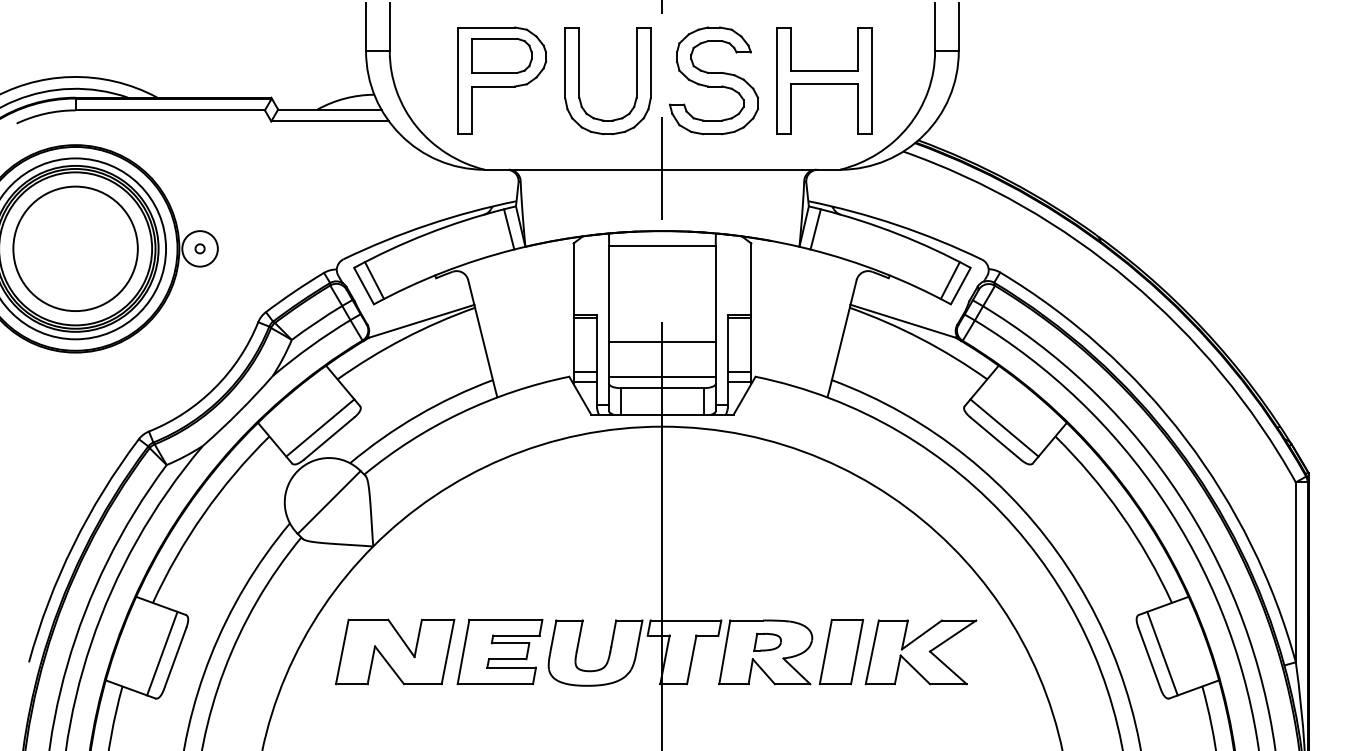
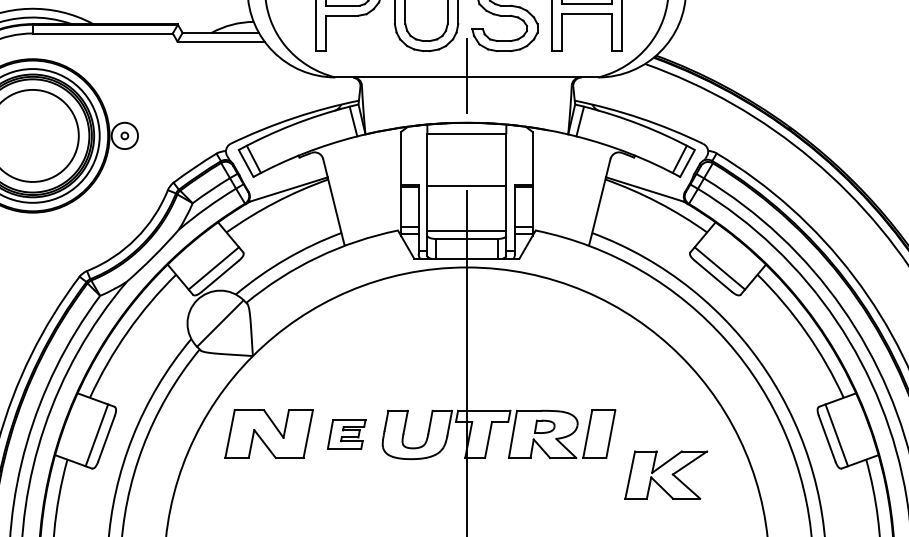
line: (662, 341) -> (466, 185), moved
part: (499, 652) -> (346, 434), size x0.6
part: (920, 652) -> (665, 475), moved

